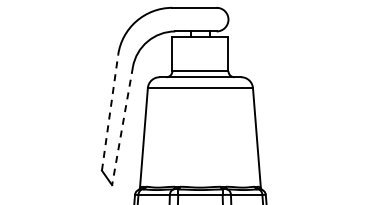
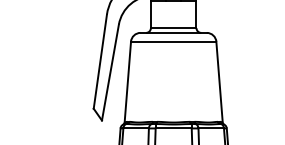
line: (110, 112) -> (100, 61), dashed -> solid
line: (122, 126) -> (110, 72), dashed -> solid

